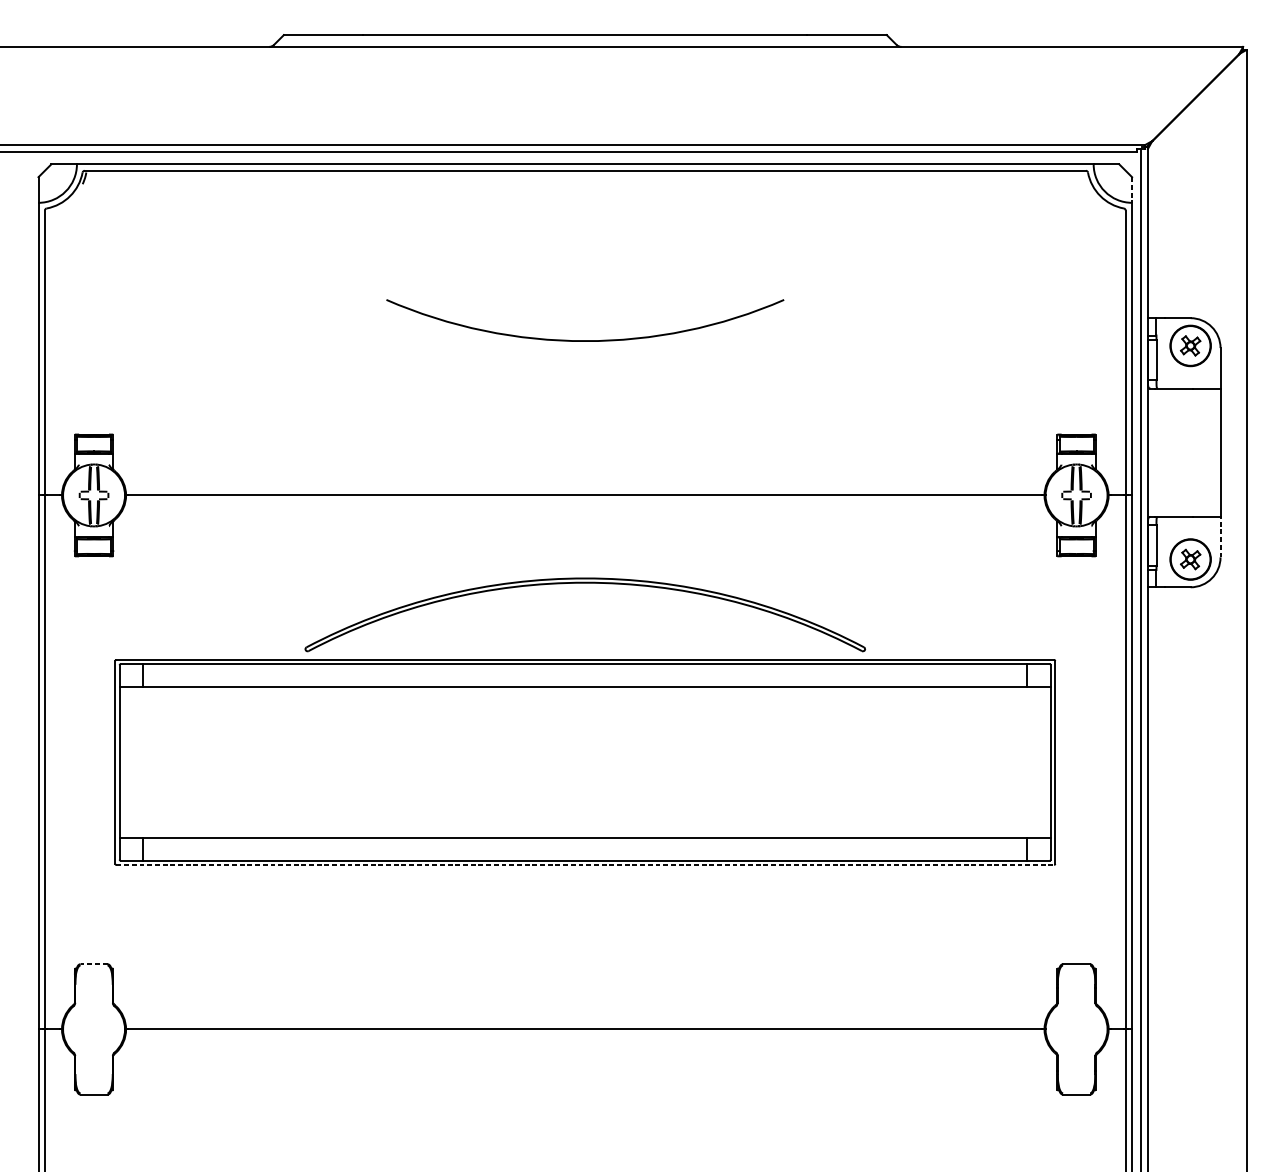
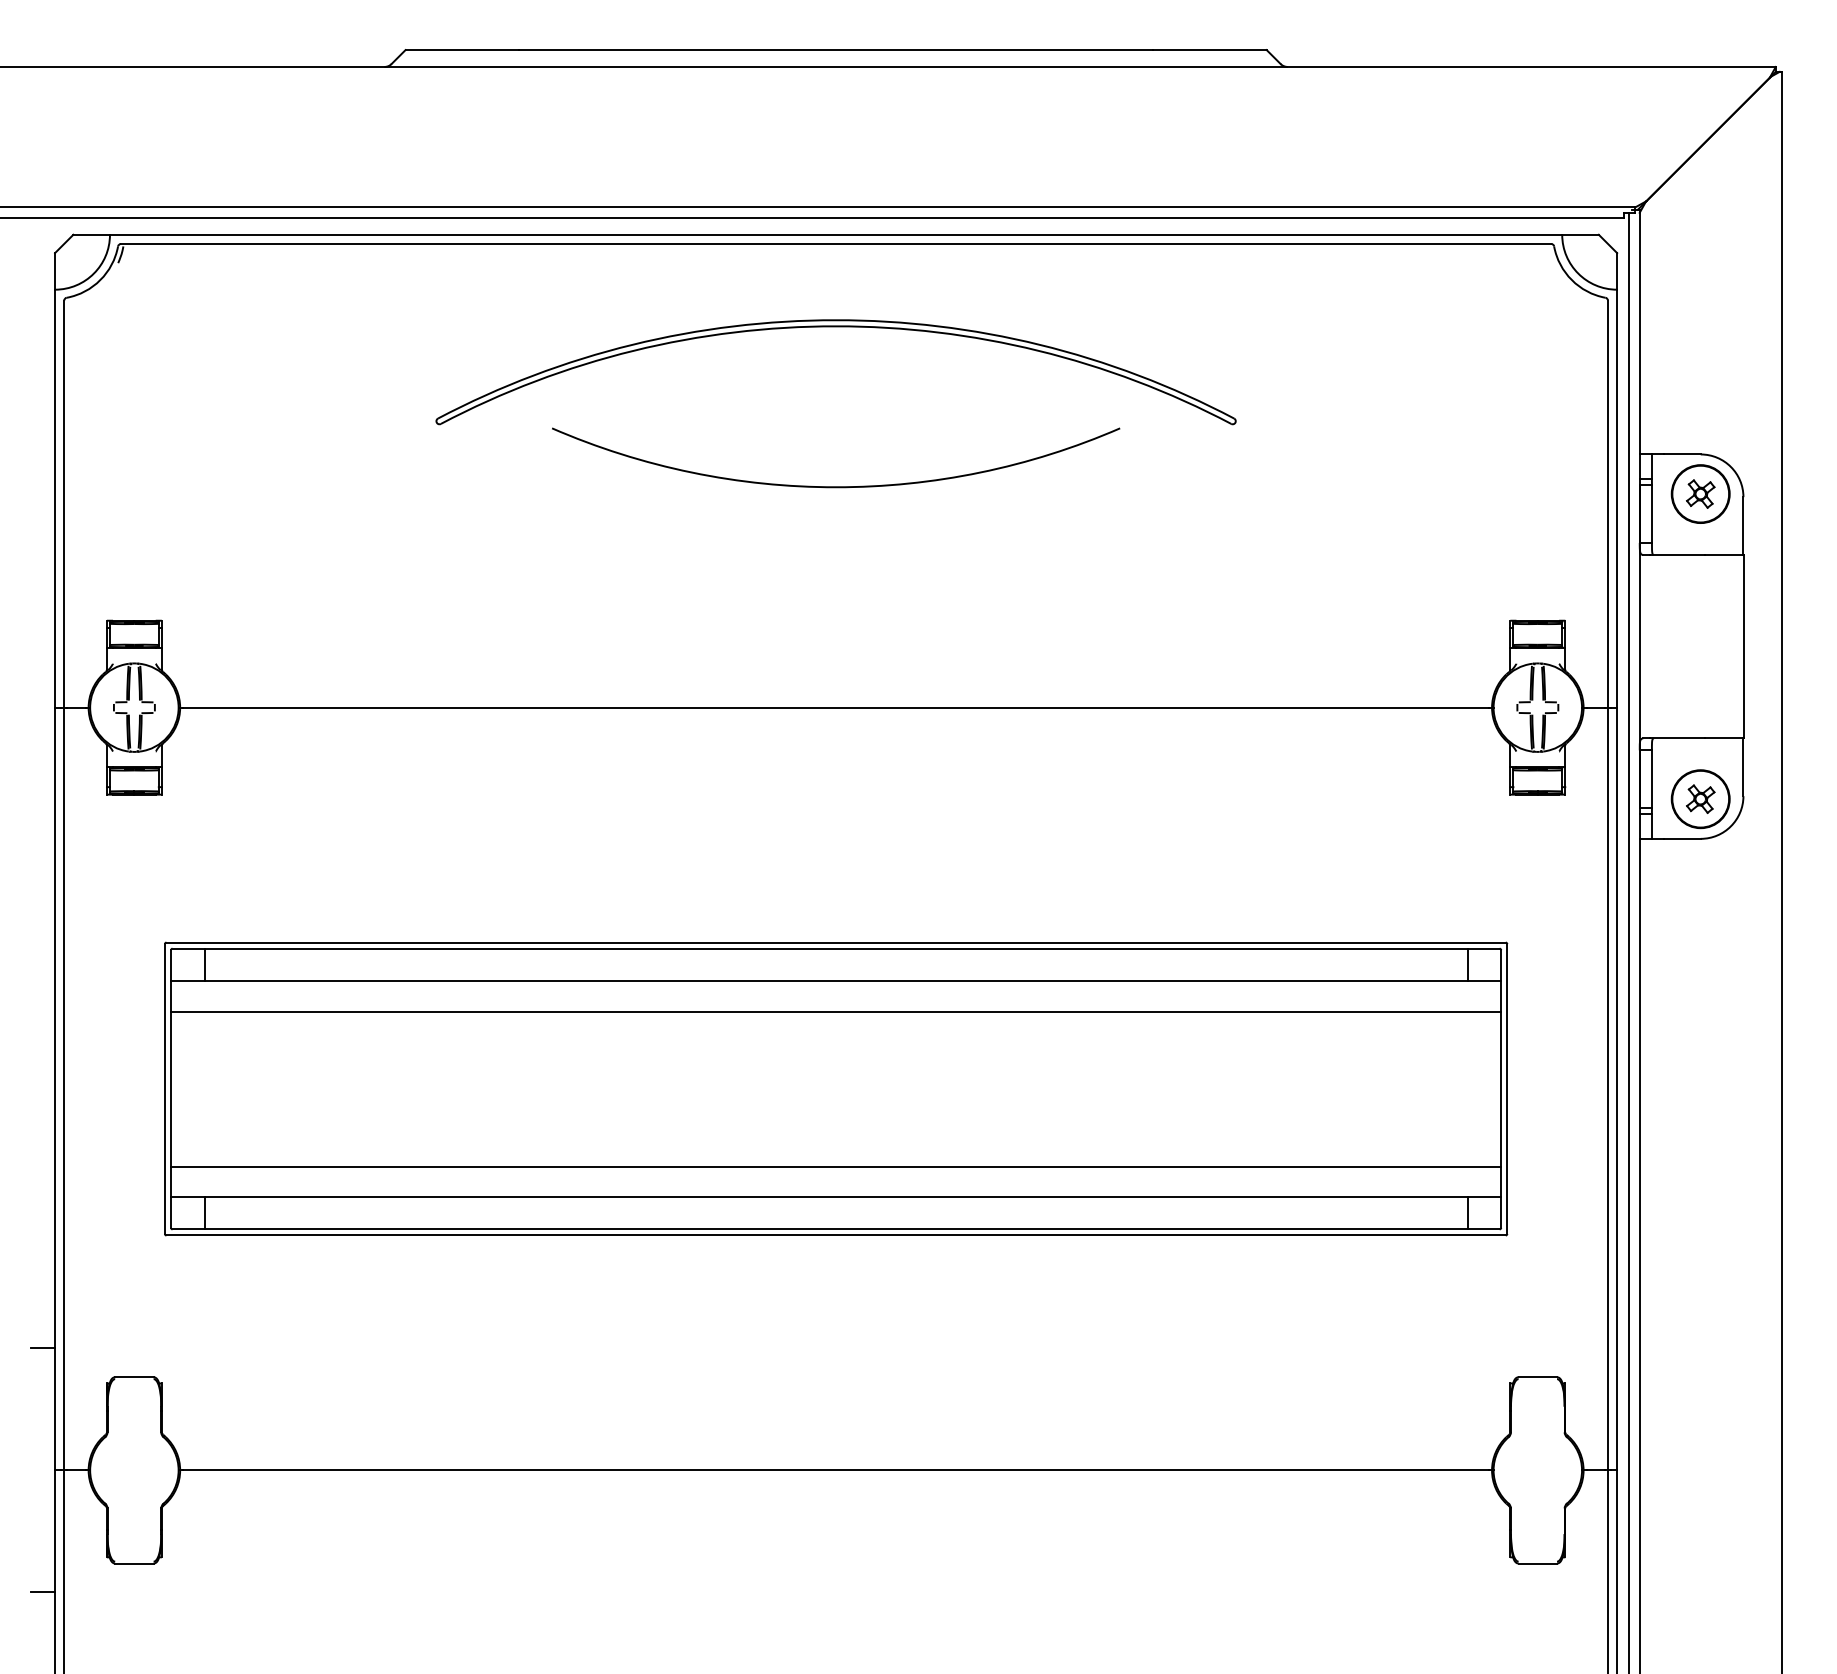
line: (1132, 190) -> (1617, 271), dashed -> solid
line: (1220, 537) -> (1743, 767), dashed -> solid
part: (584, 583) -> (835, 327), moved
line: (585, 708) -> (836, 1011), added
line: (585, 816) -> (836, 1166), added
line: (585, 864) -> (836, 1235), dashed -> solid
line: (29, 944) -> (42, 1348), added
line: (93, 964) -> (133, 1377), dashed -> solid
line: (29, 1114) -> (42, 1592), added

